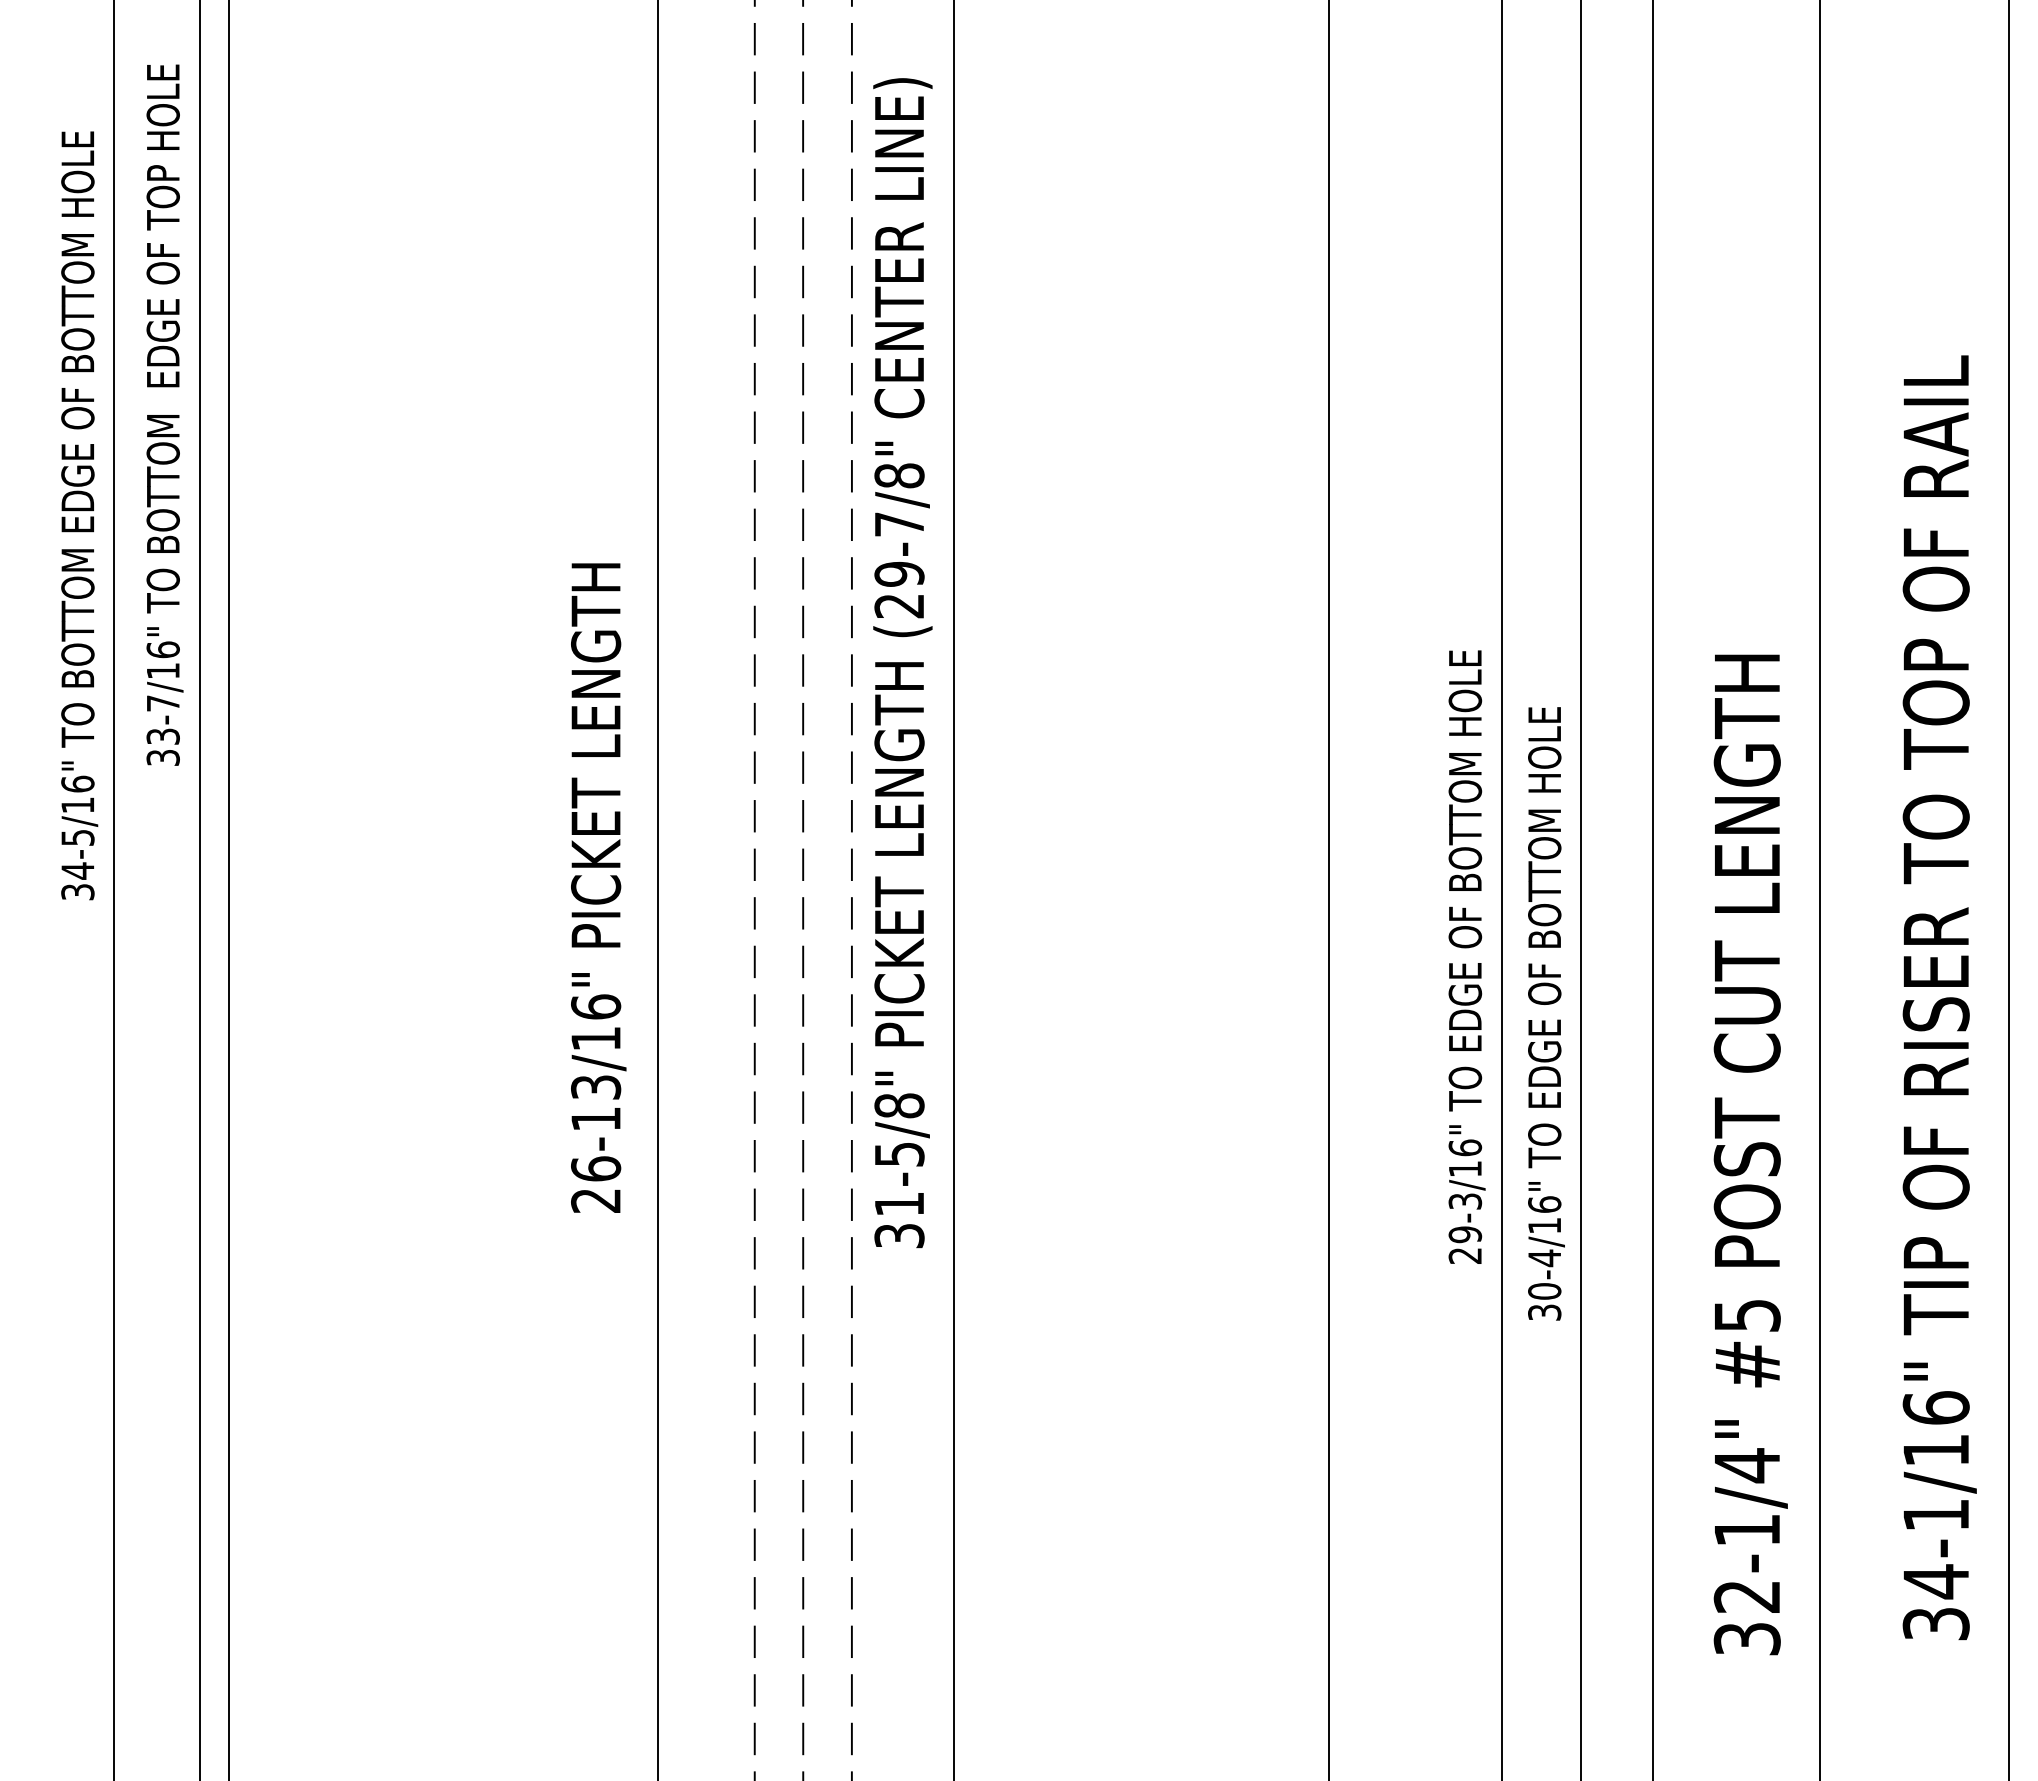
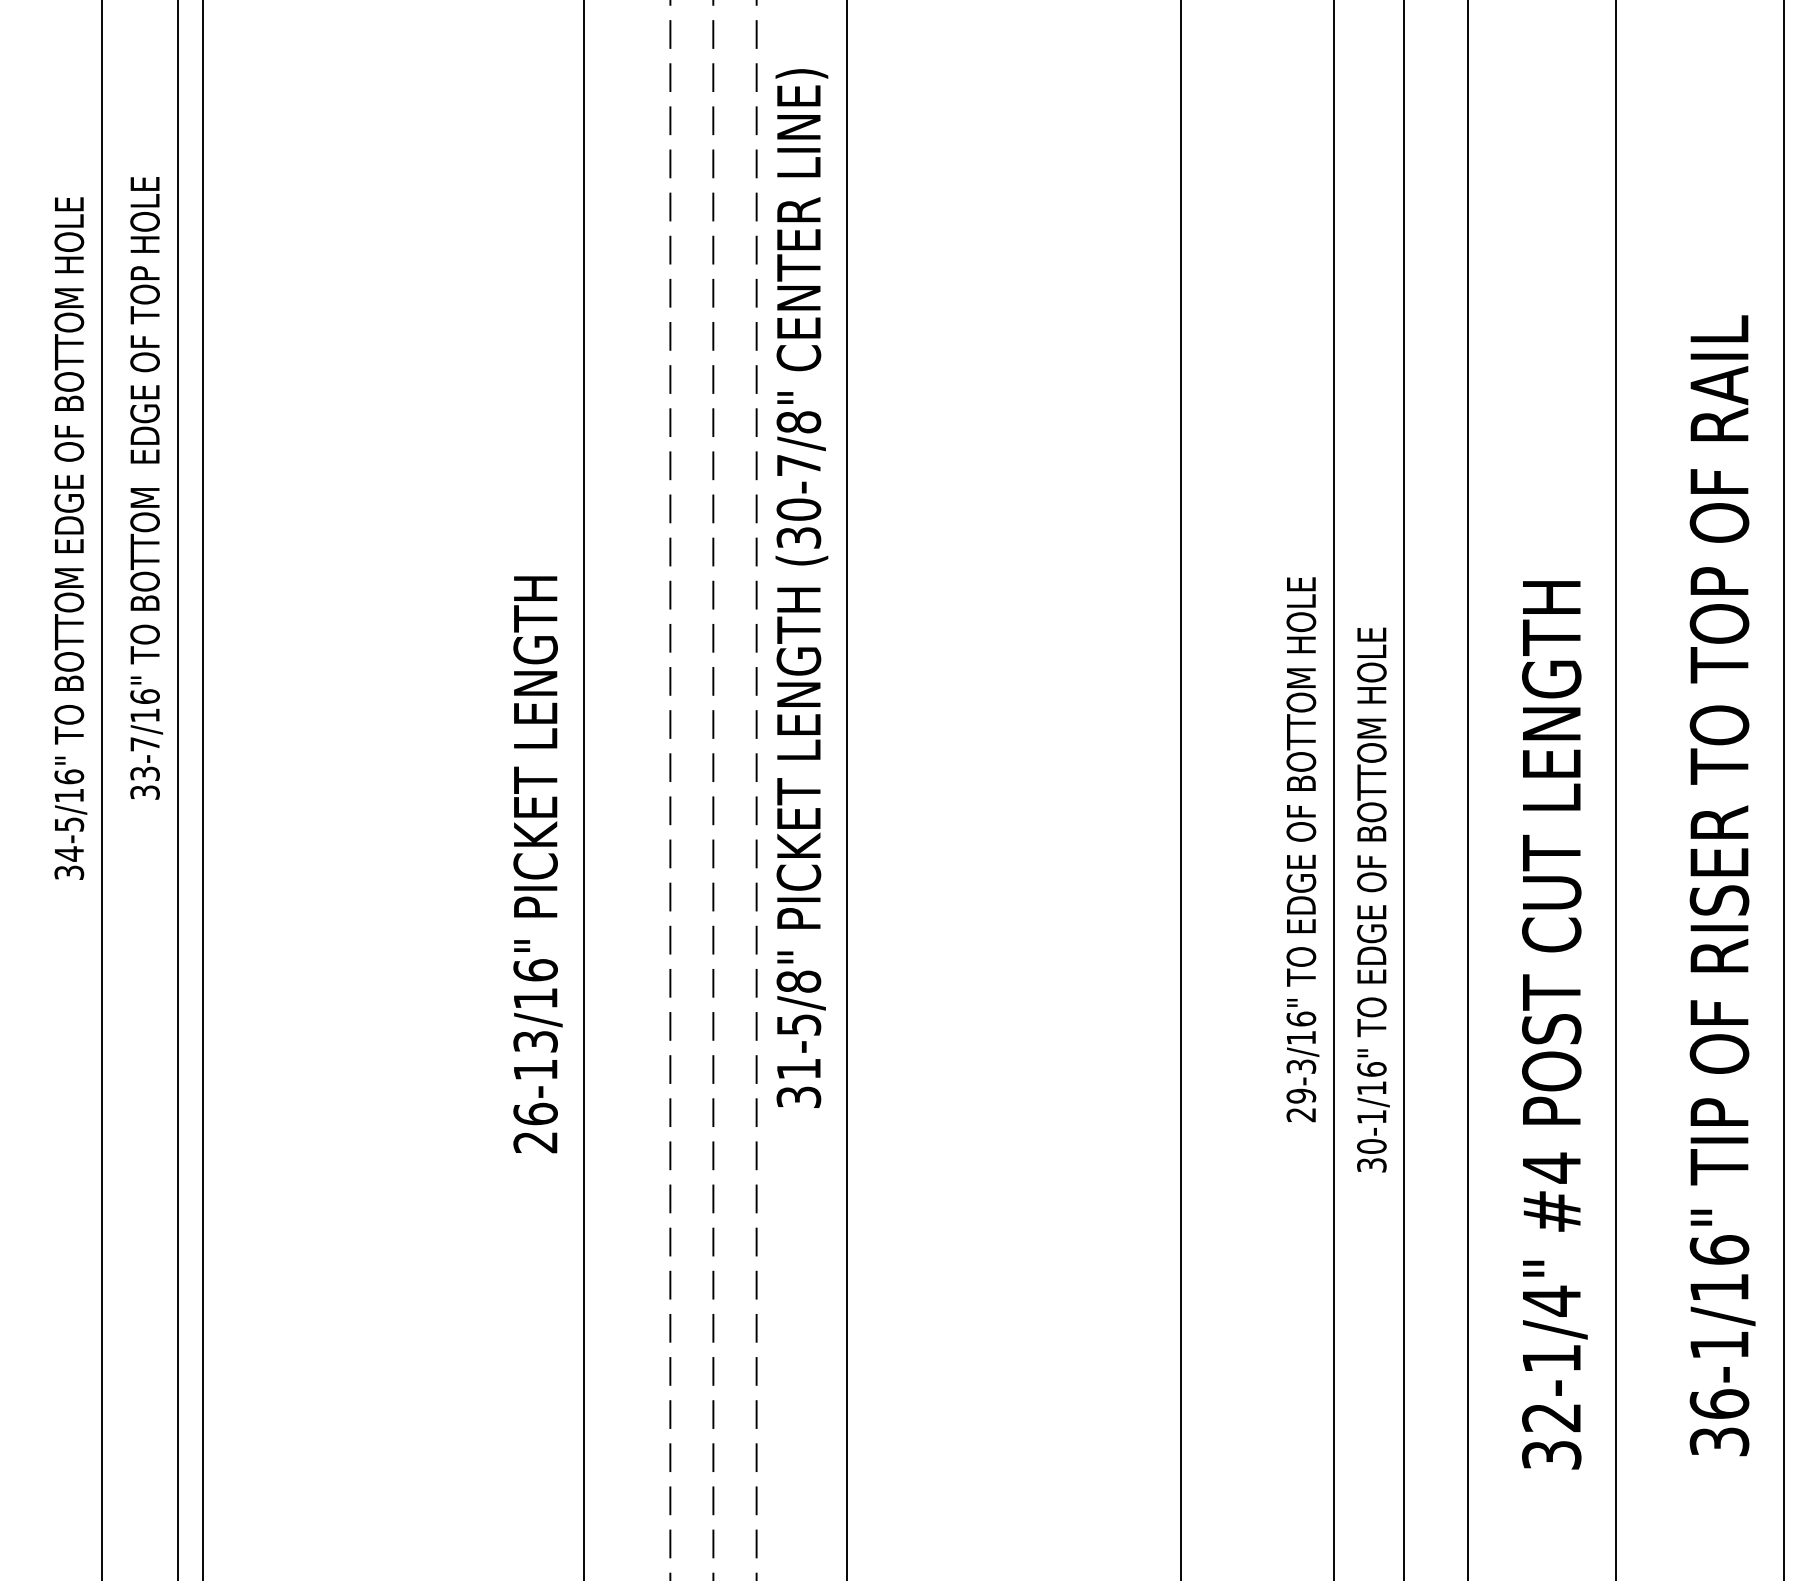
text: (164, 414) -> (146, 487), moved
text: (79, 515) -> (70, 538), moved
text: (899, 589) -> (798, 523), (29-7/8" -> (30-7/8"
text: (598, 887) -> (537, 864), moved
text: (1544, 1258) -> (1371, 1117), 30-4/16" -> 30-1/16"
text: (1747, 1315) -> (1551, 1167), #5 -> #4
text: (1935, 1581) -> (1718, 1404), 34-1/16" -> 36-1/16"

